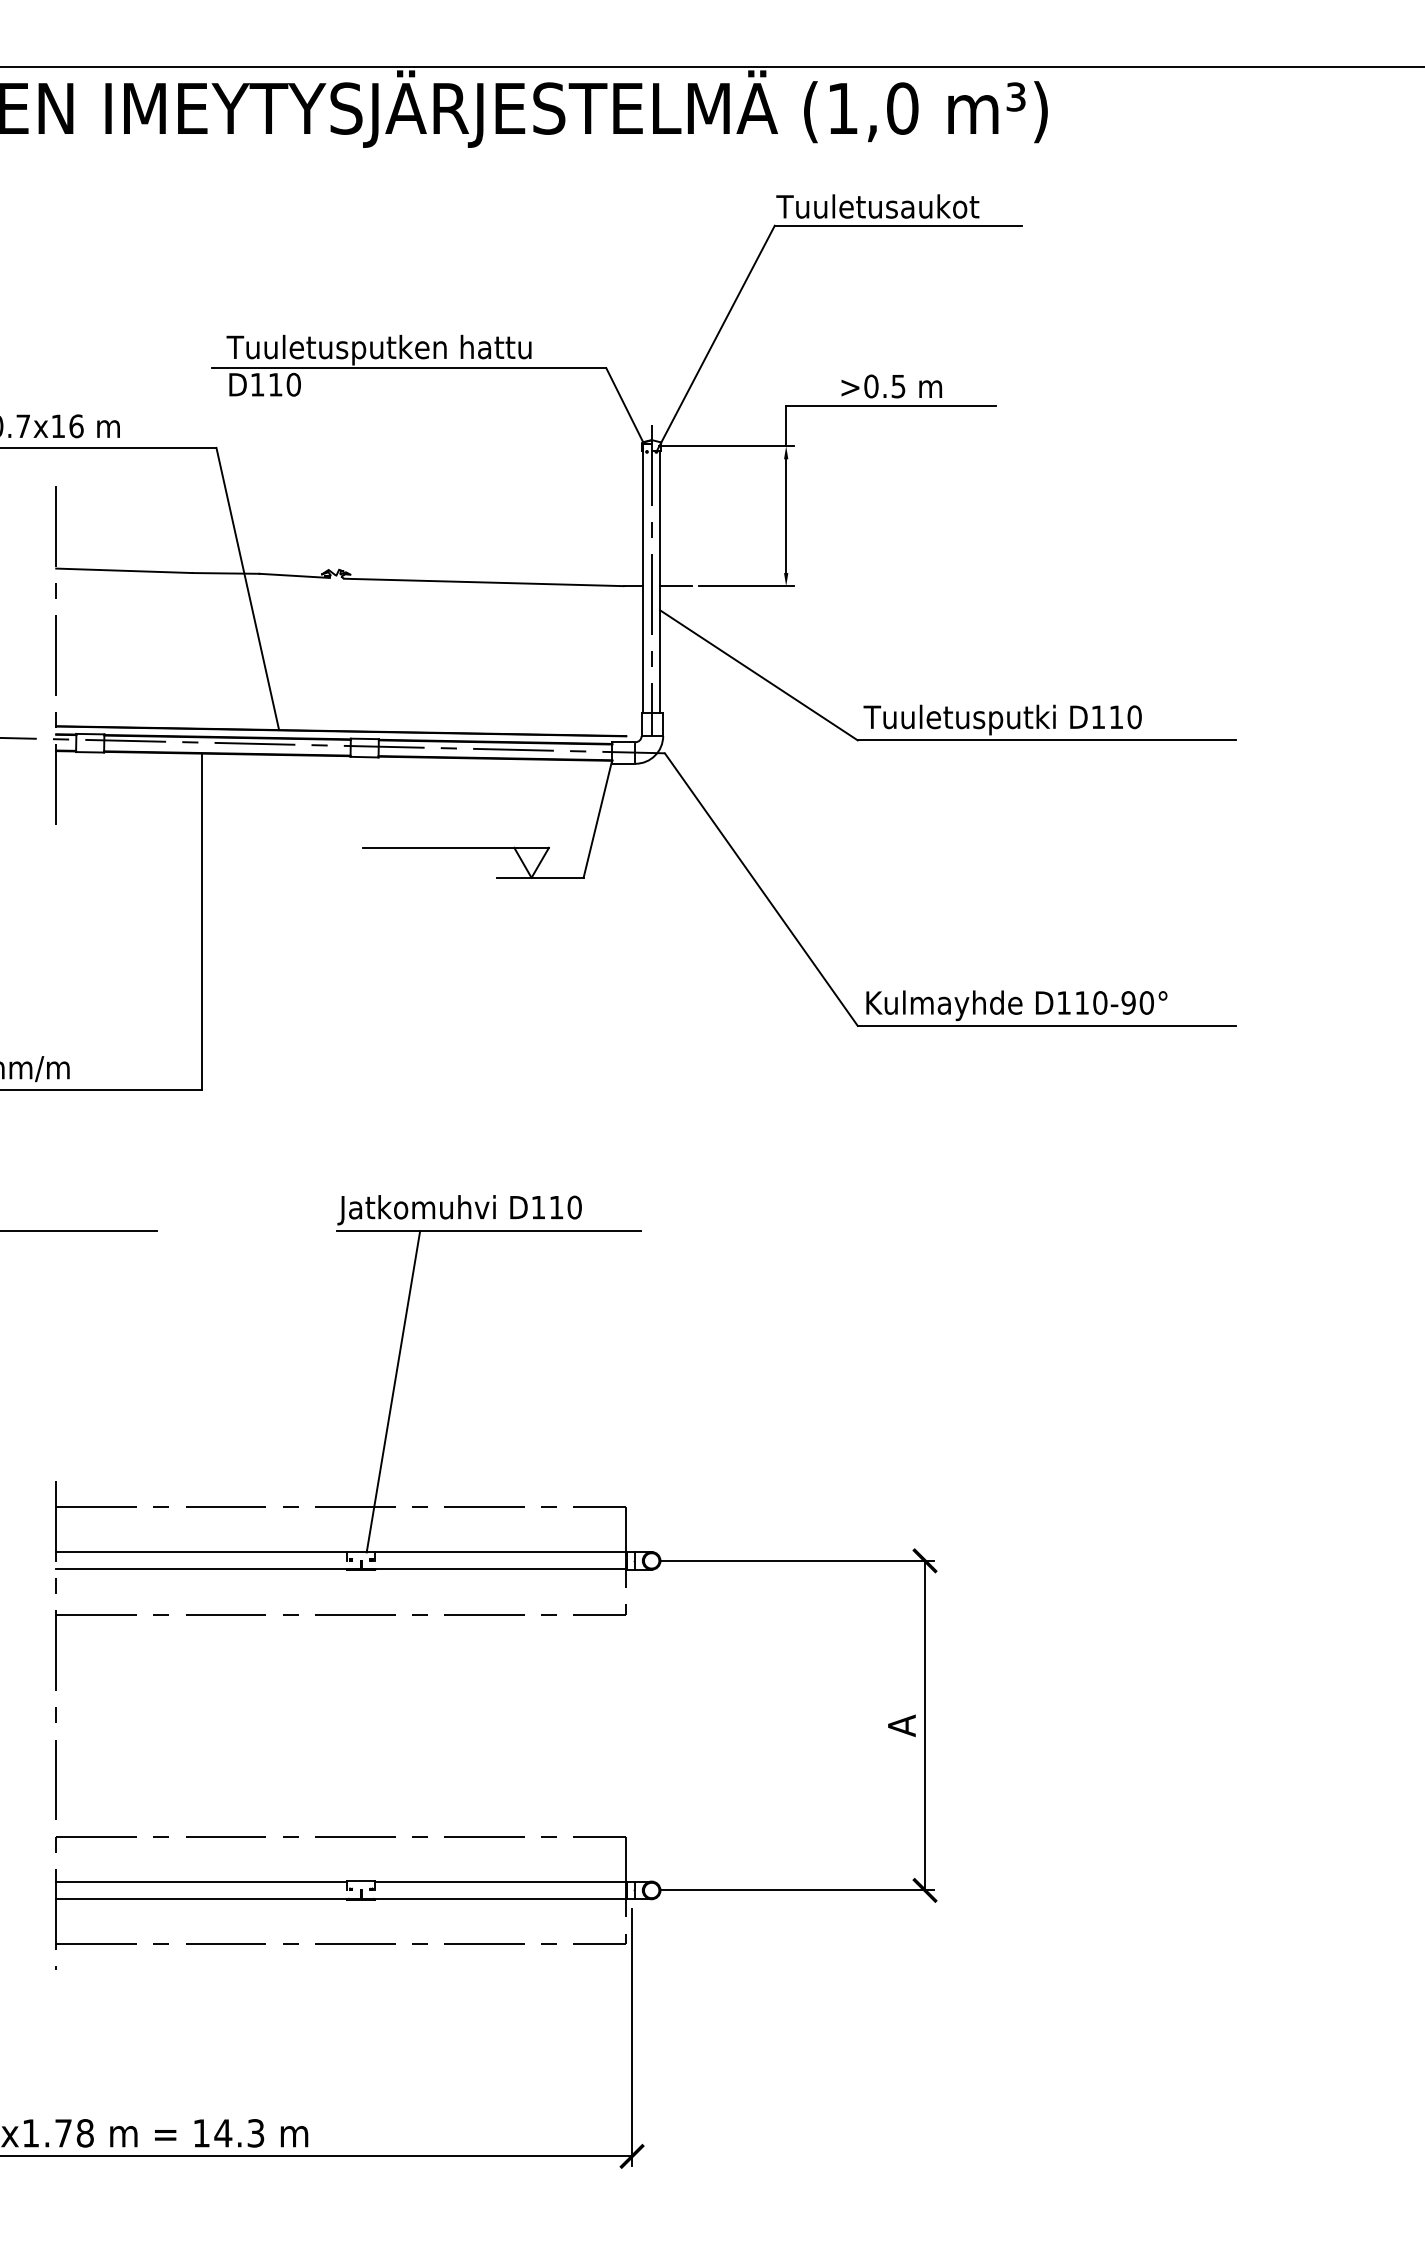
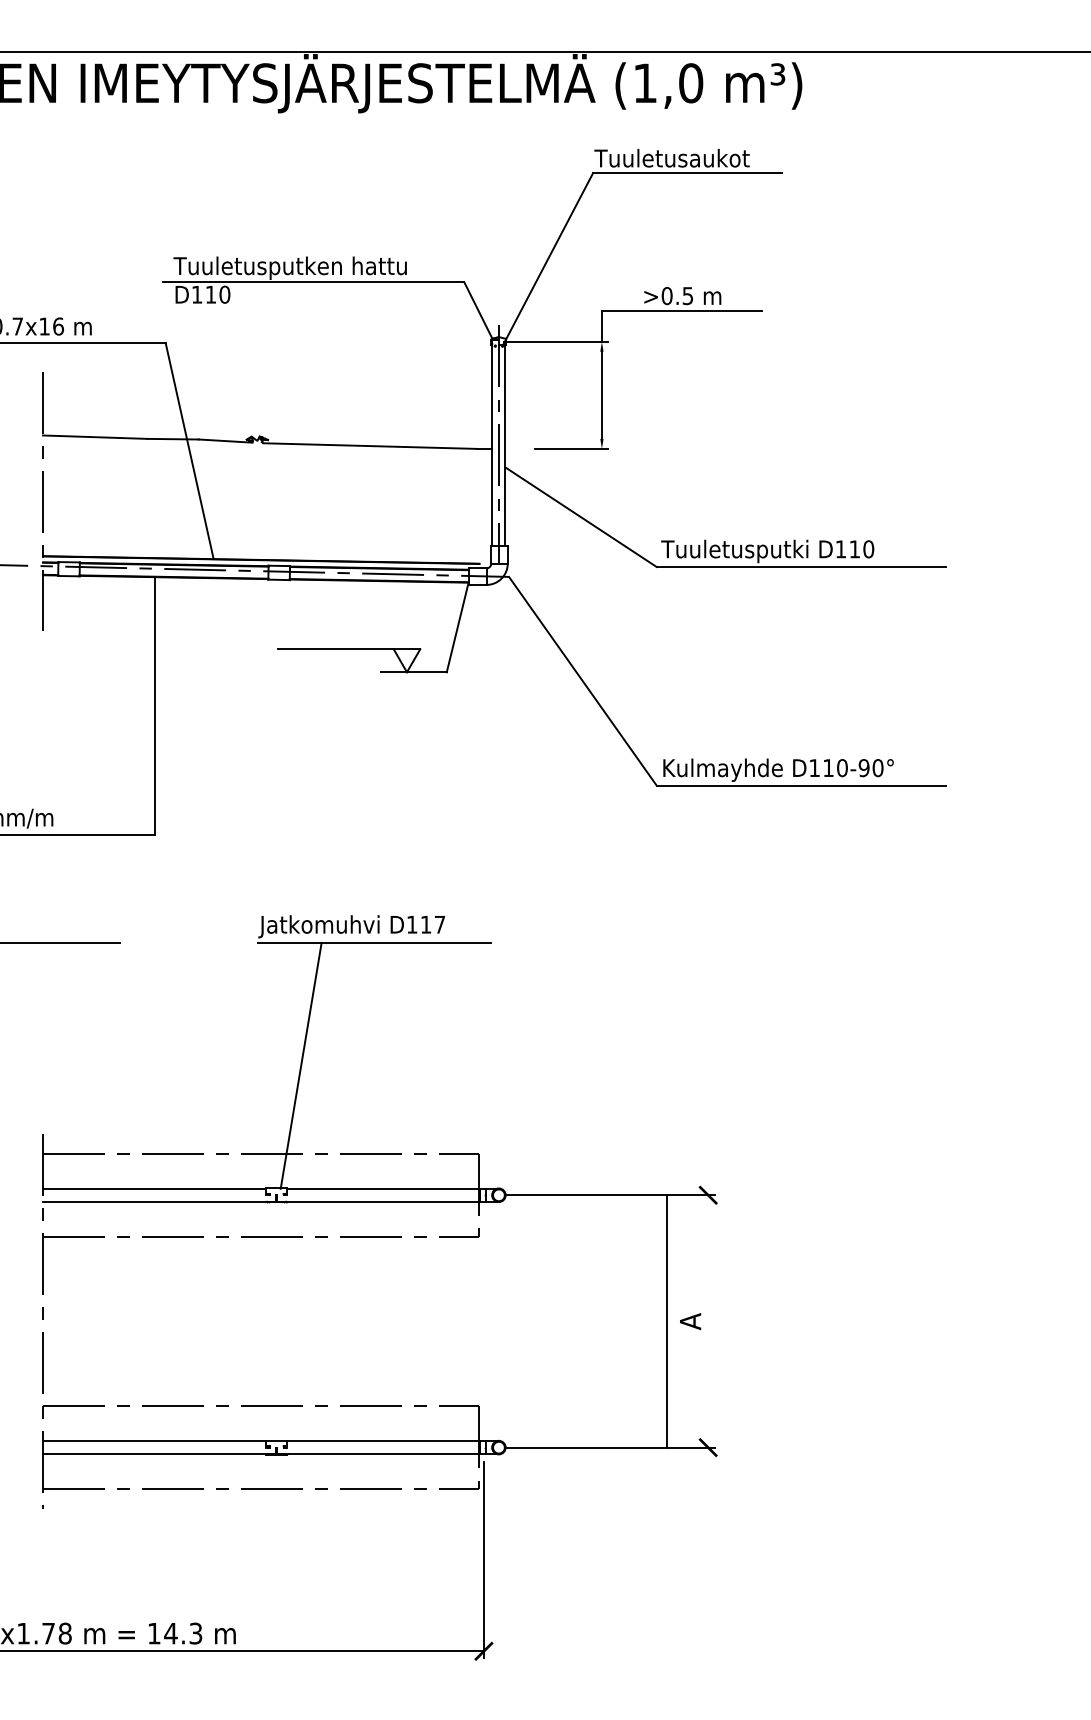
line: (675, 586) -> (517, 449), removed
text: (574, 1207) -> (439, 924), D110 -> D117
line: (925, 1725) -> (667, 1321), moved

